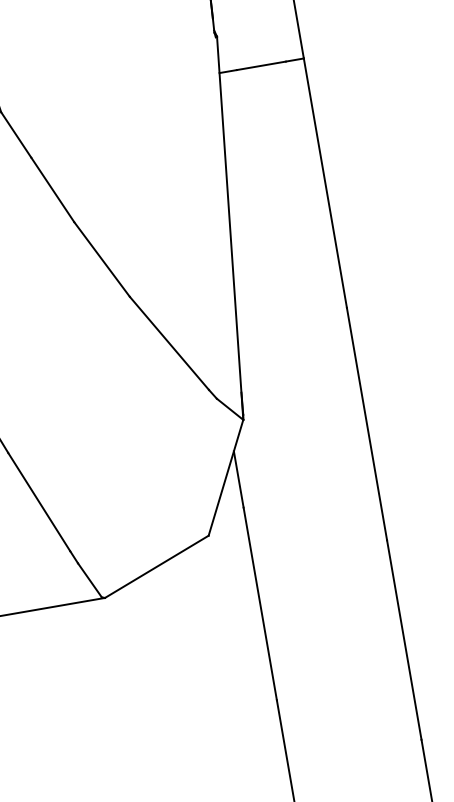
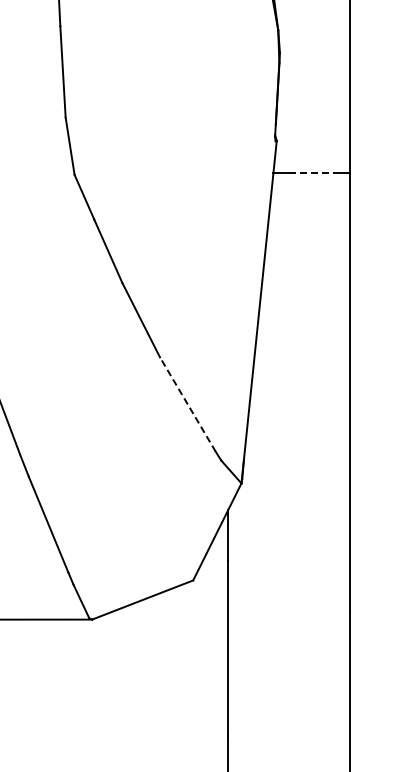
line: (262, 65) -> (312, 173), solid -> dashed
line: (168, 343) -> (187, 404), solid -> dashed

